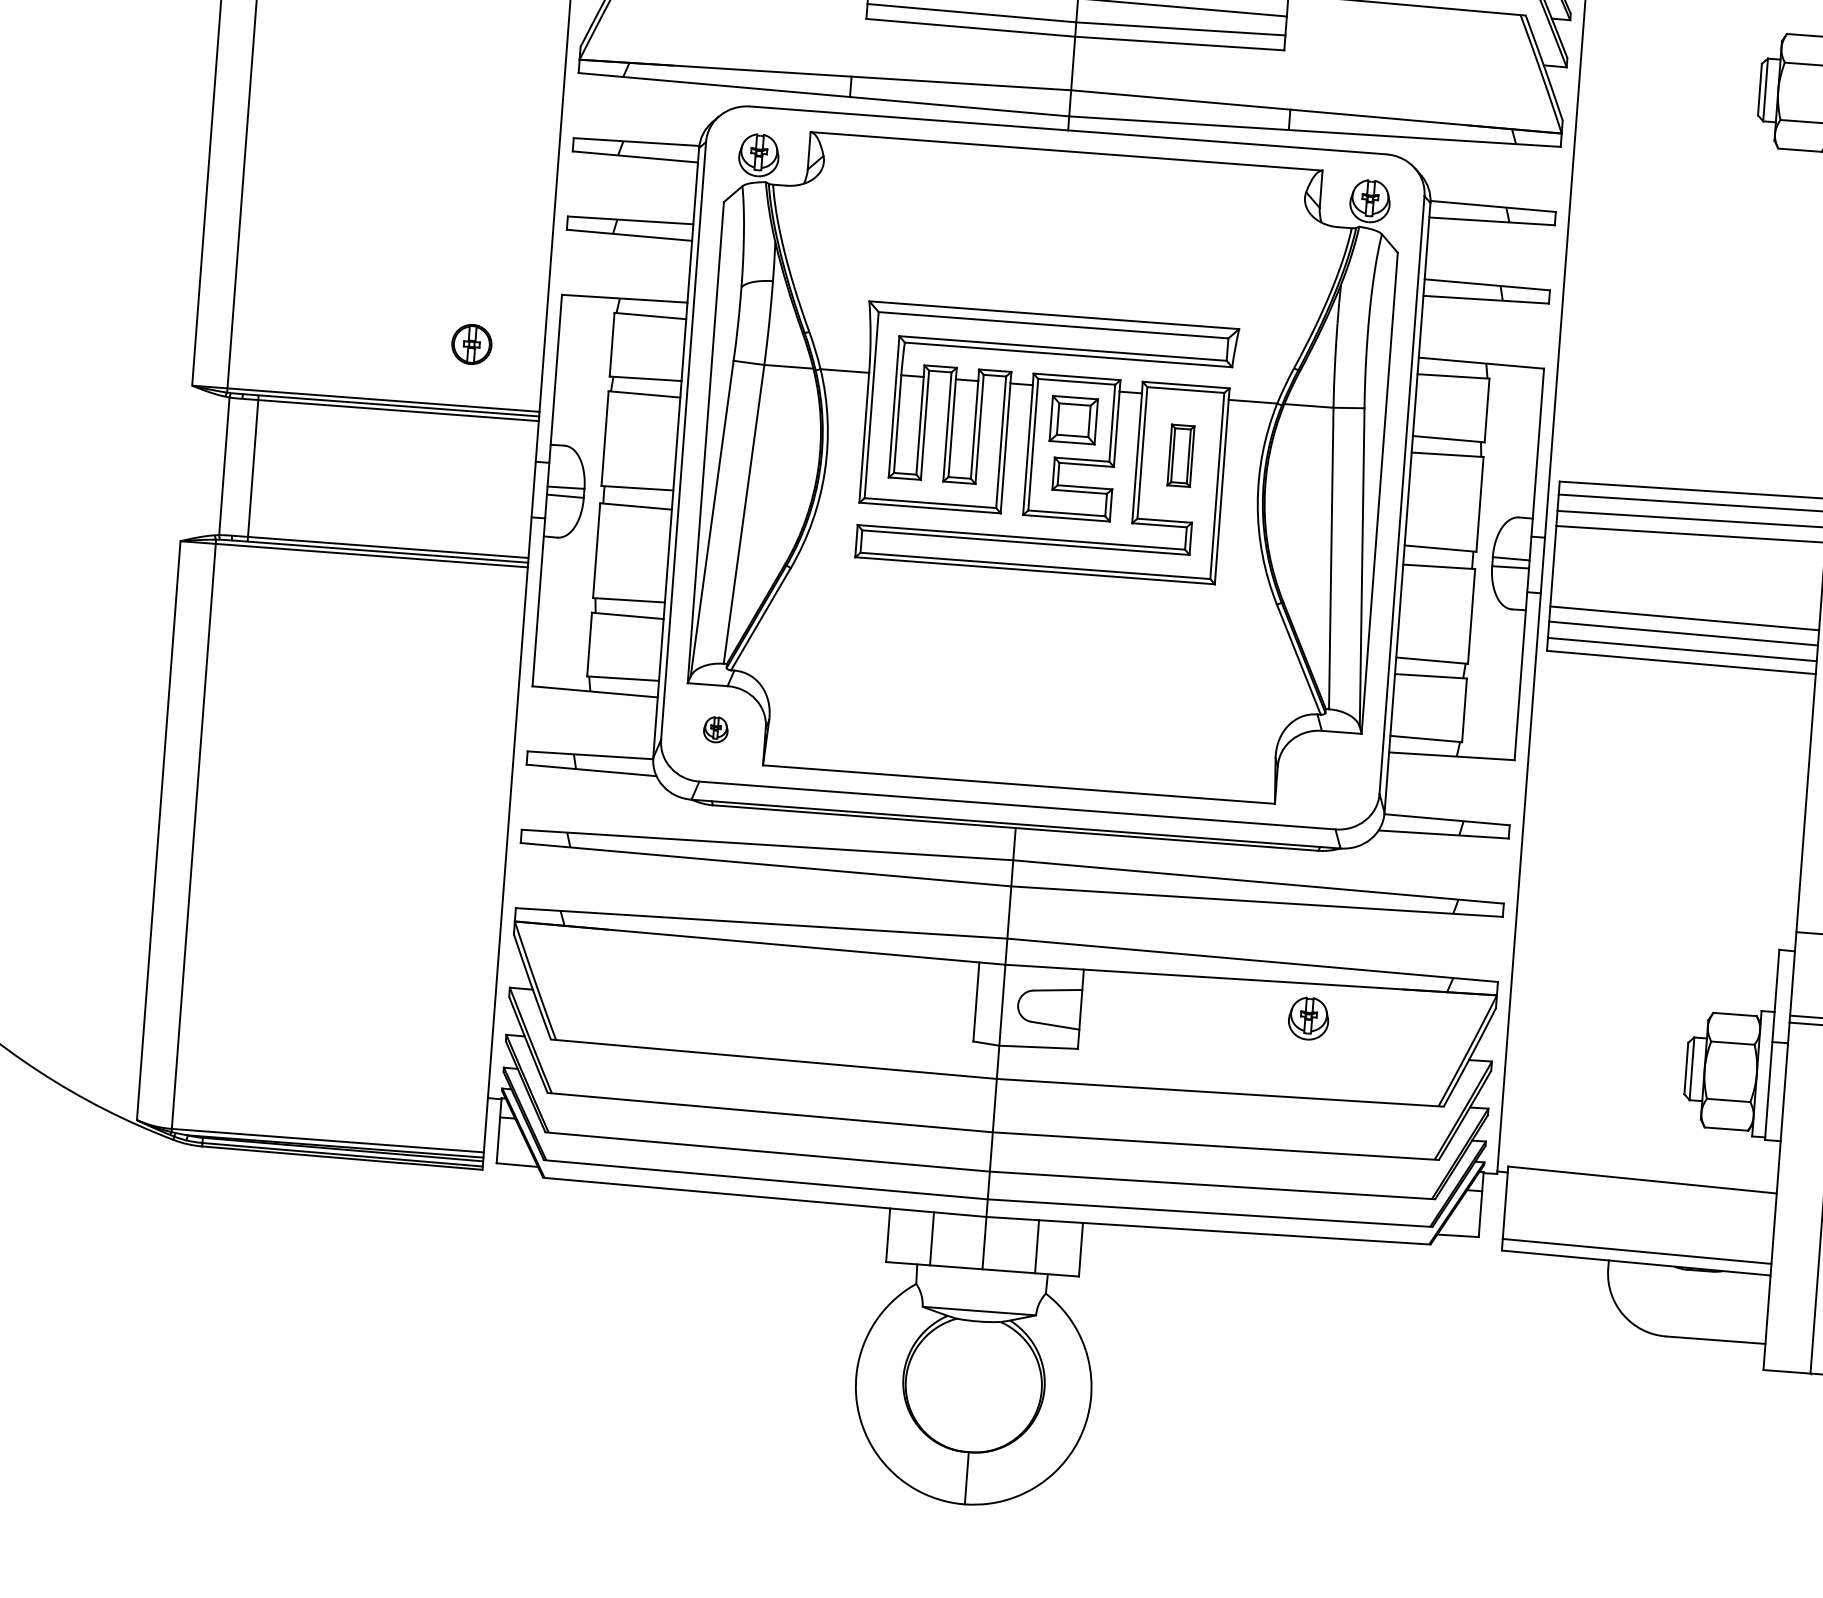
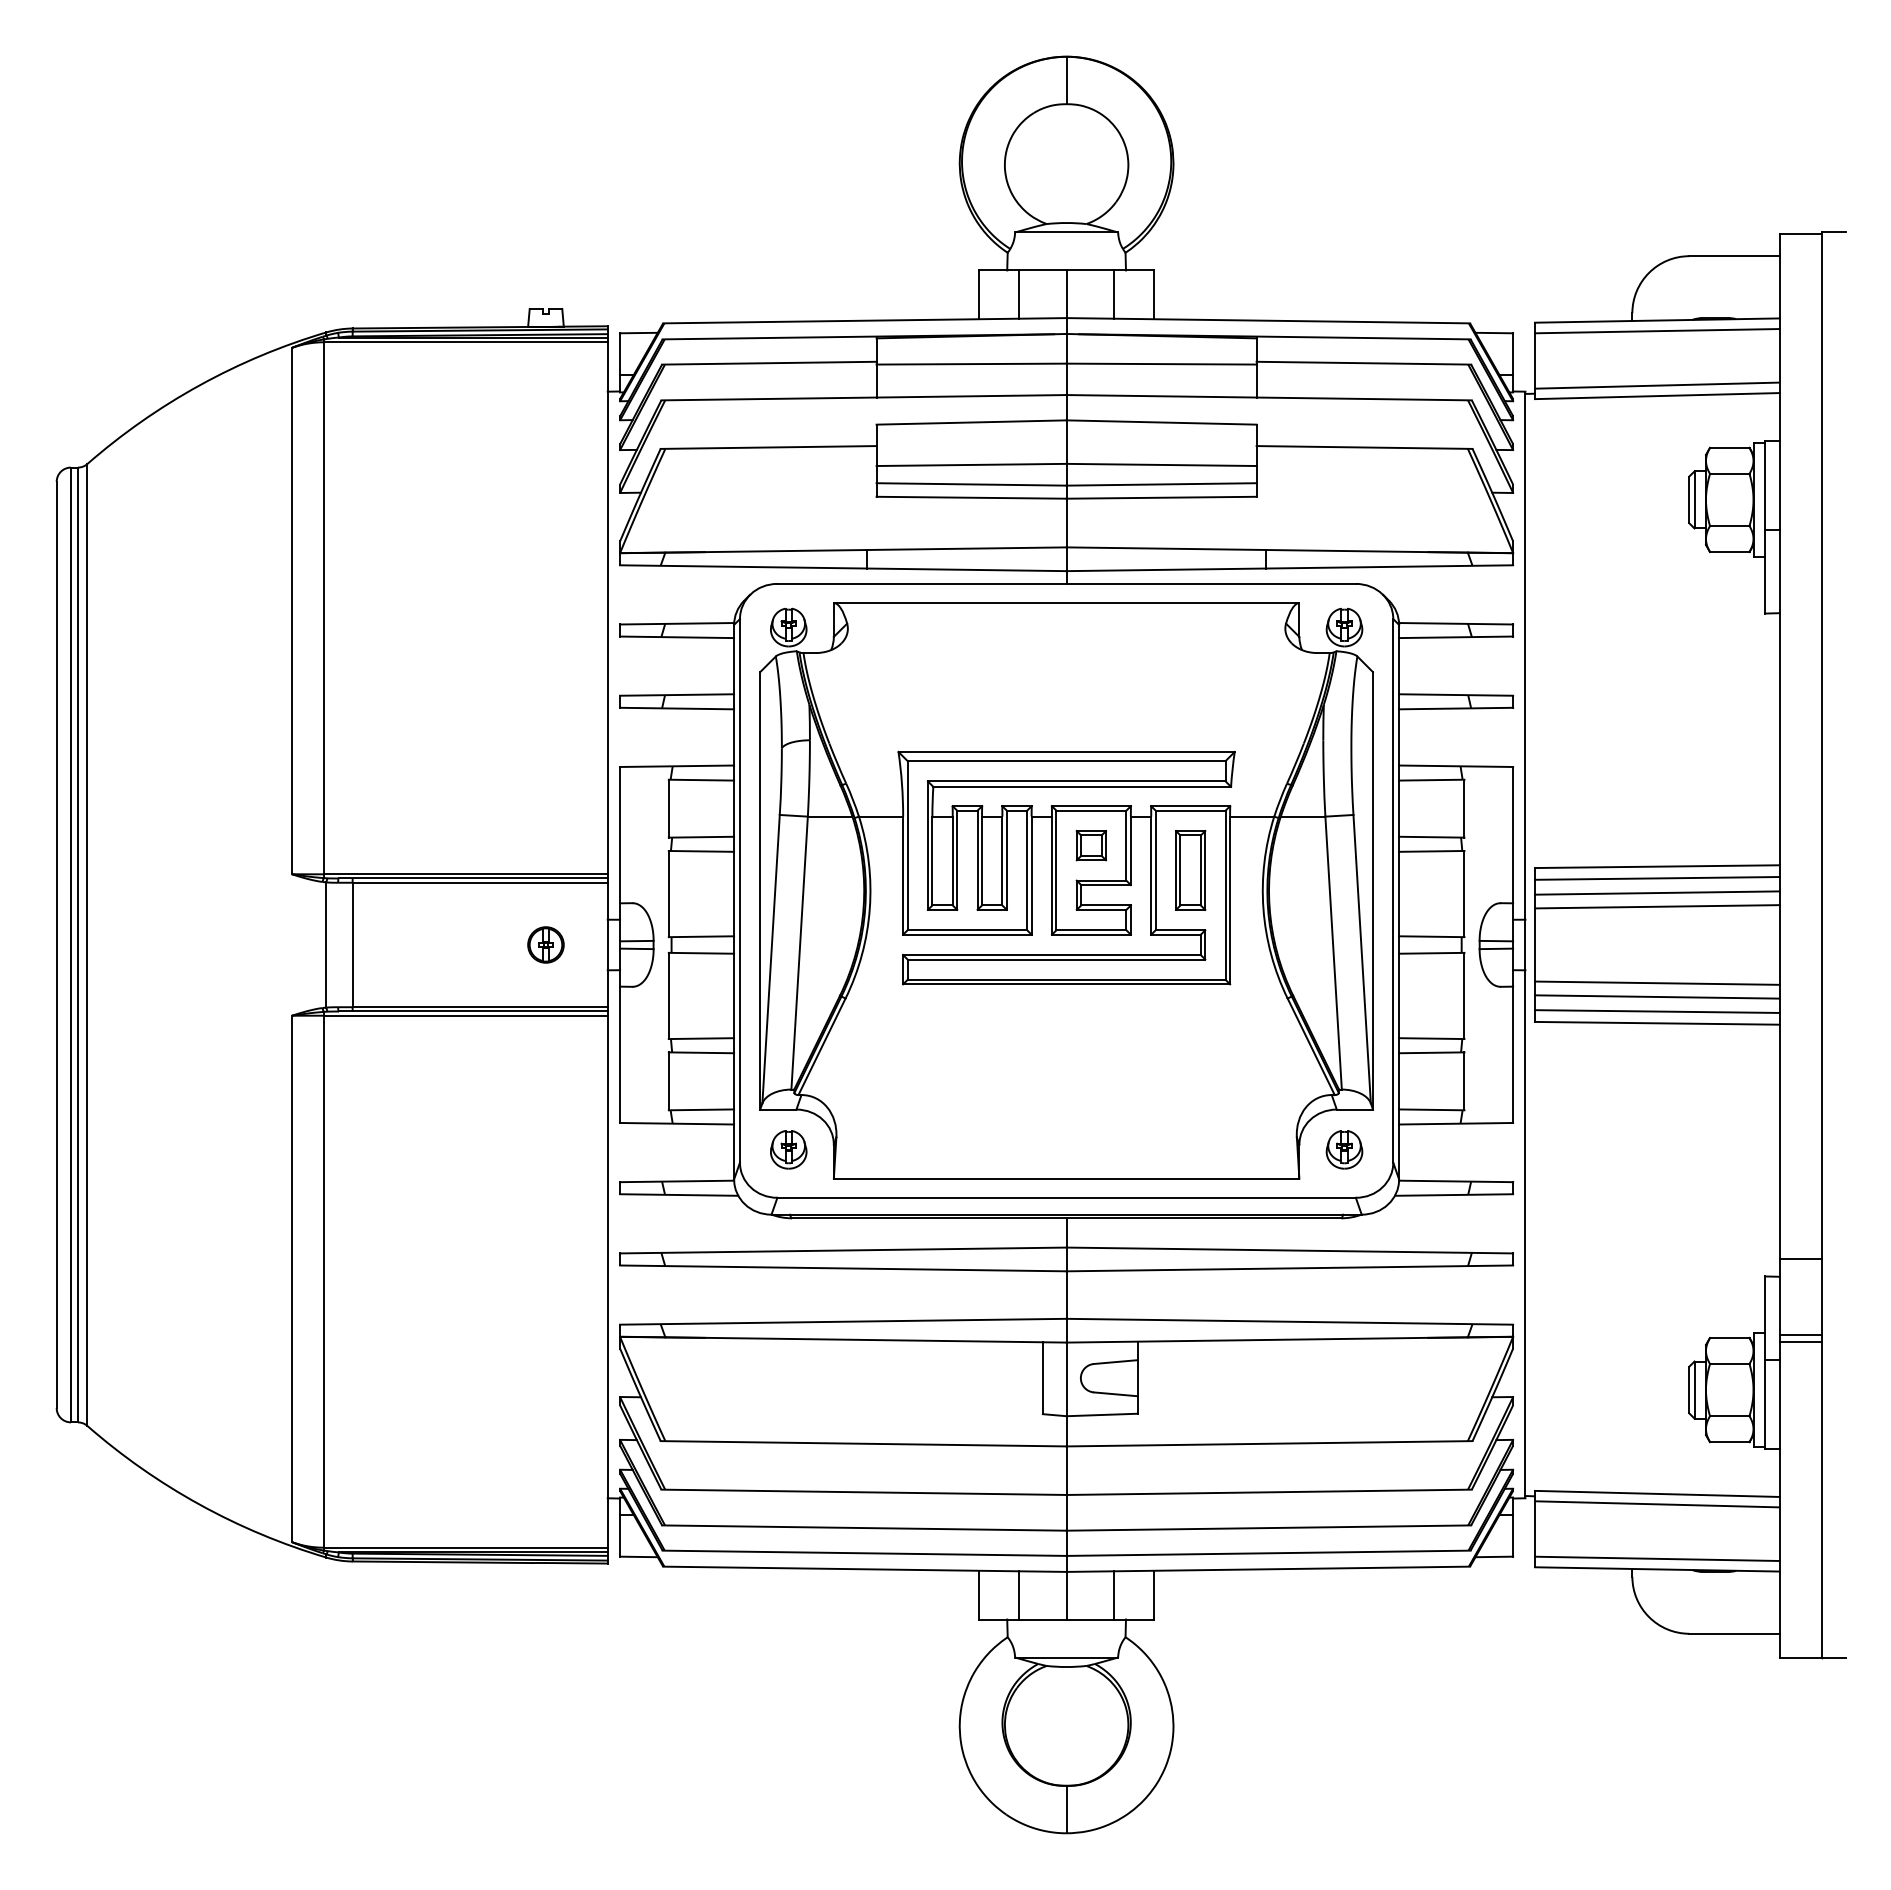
part: (471, 343) -> (545, 944), moved
part: (1073, 420) -> (1091, 845), size x0.71
part: (1180, 455) -> (1190, 870), size x1.43
part: (715, 729) -> (788, 1149), size x1.67
part: (1308, 1018) -> (1344, 1149), moved
line: (1640, 1191) -> (1656, 1504), added

